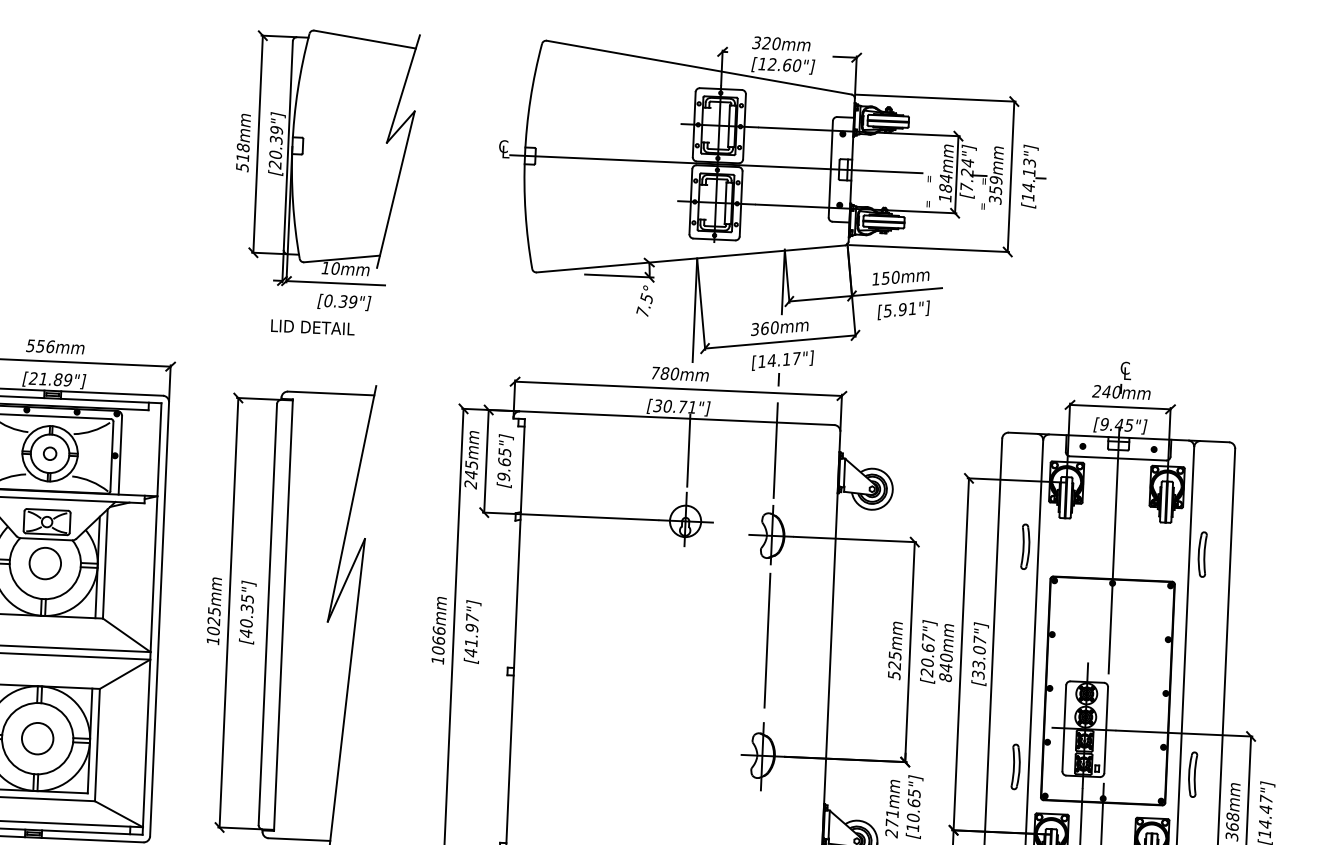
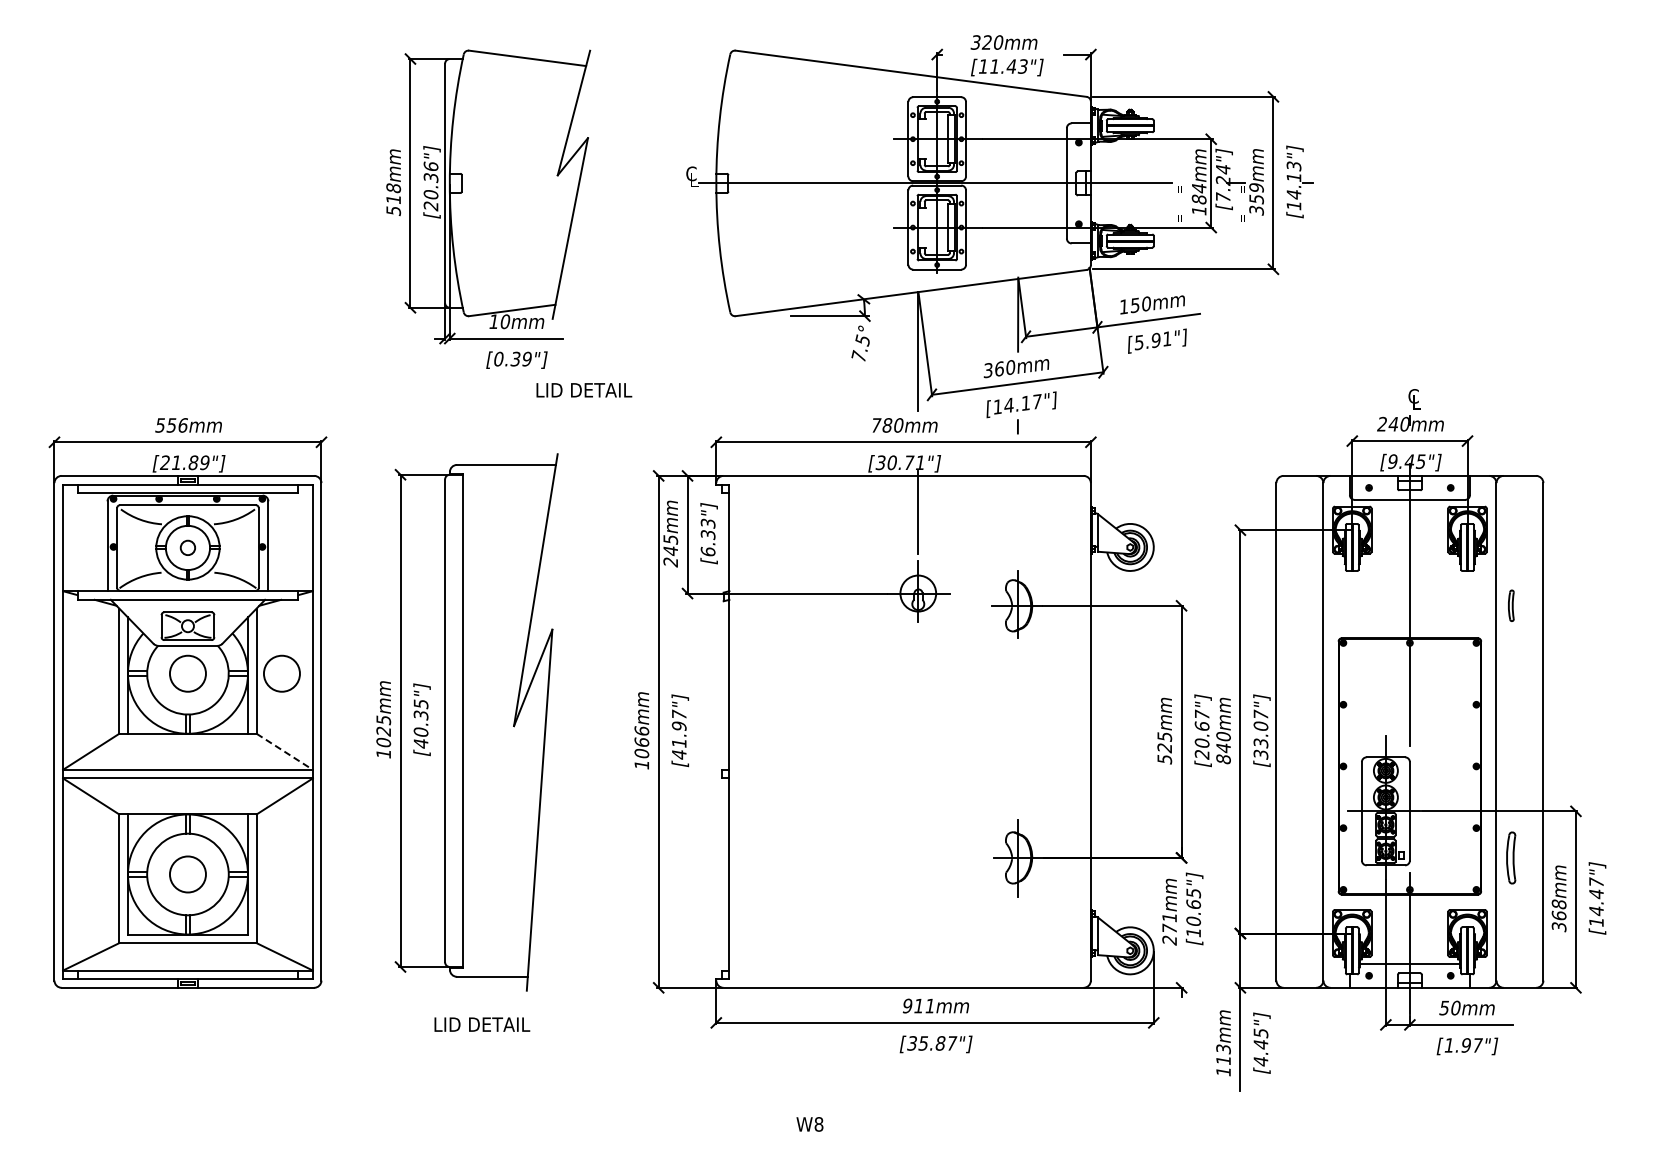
text: (784, 64) -> (1008, 66), [12.60"] -> [11.43"]
text: (276, 130) -> (430, 166), [20.39"] -> [20.36"]
text: (313, 327) -> (584, 390), moved
line: (775, 450) -> (1017, 507), removed
text: (503, 464) -> (707, 537), [9.65"] -> [6.33"]
part: (1025, 546) -> (1308, 605), removed
part: (1202, 554) -> (1511, 605), size x0.6
circle: (126, 566) -> (281, 673), added
line: (127, 635) -> (285, 752), solid -> dashed
line: (767, 640) -> (1017, 725), removed
part: (1015, 766) -> (1308, 857), removed

